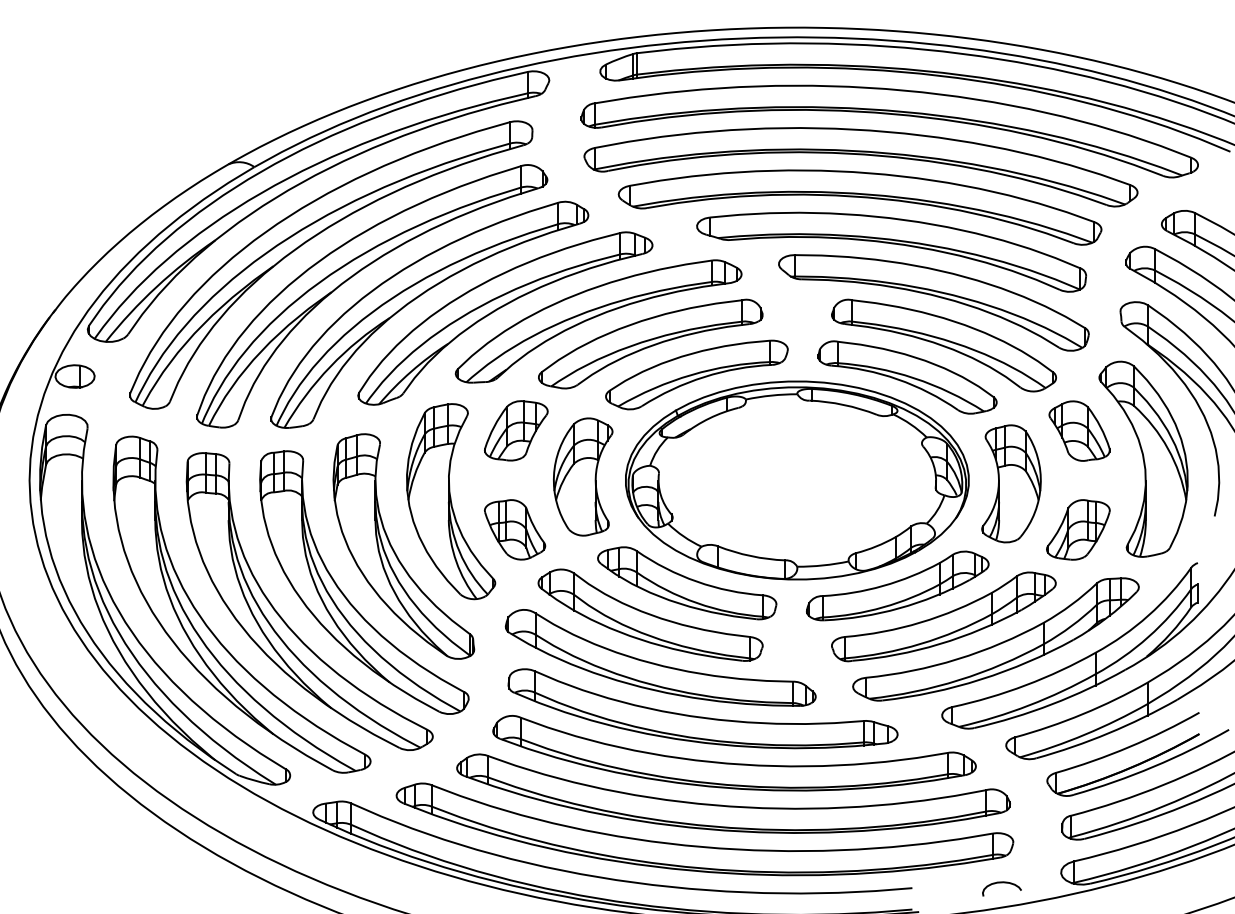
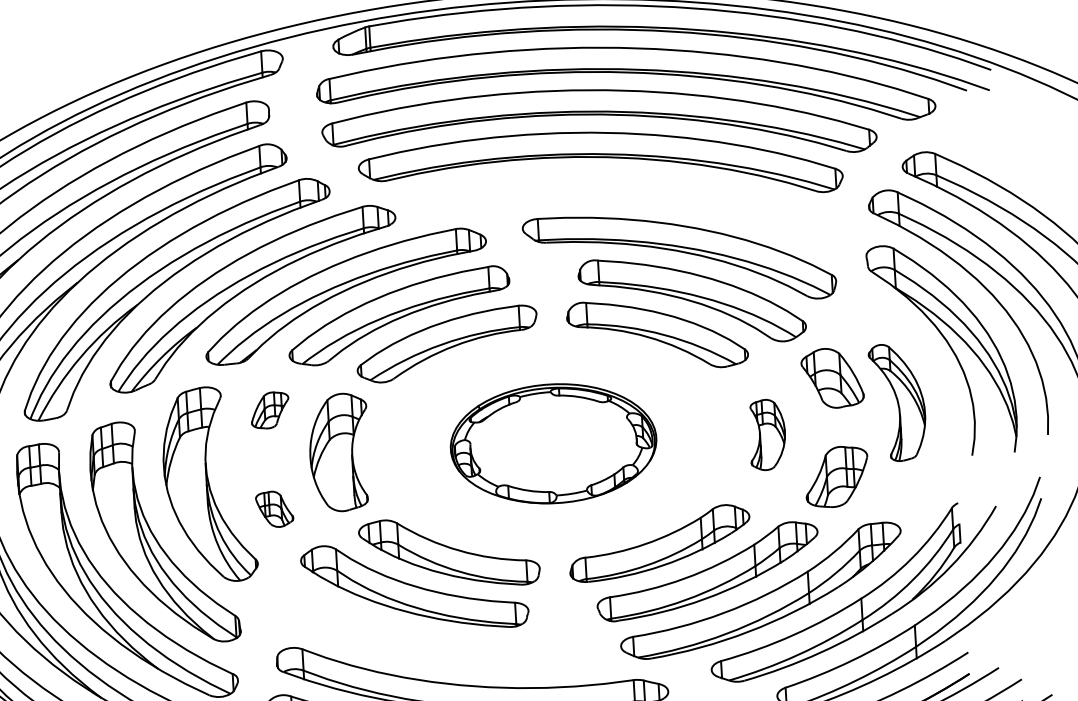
part: (891, 244) -> (633, 202), removed
part: (516, 430) -> (270, 410), size x0.6
part: (1143, 458) -> (897, 401), size x0.6
part: (797, 480) -> (553, 443), size x0.6
part: (1011, 483) -> (767, 434), size x0.6
part: (515, 529) -> (274, 508), size x0.6
part: (657, 663) -> (424, 634), removed

